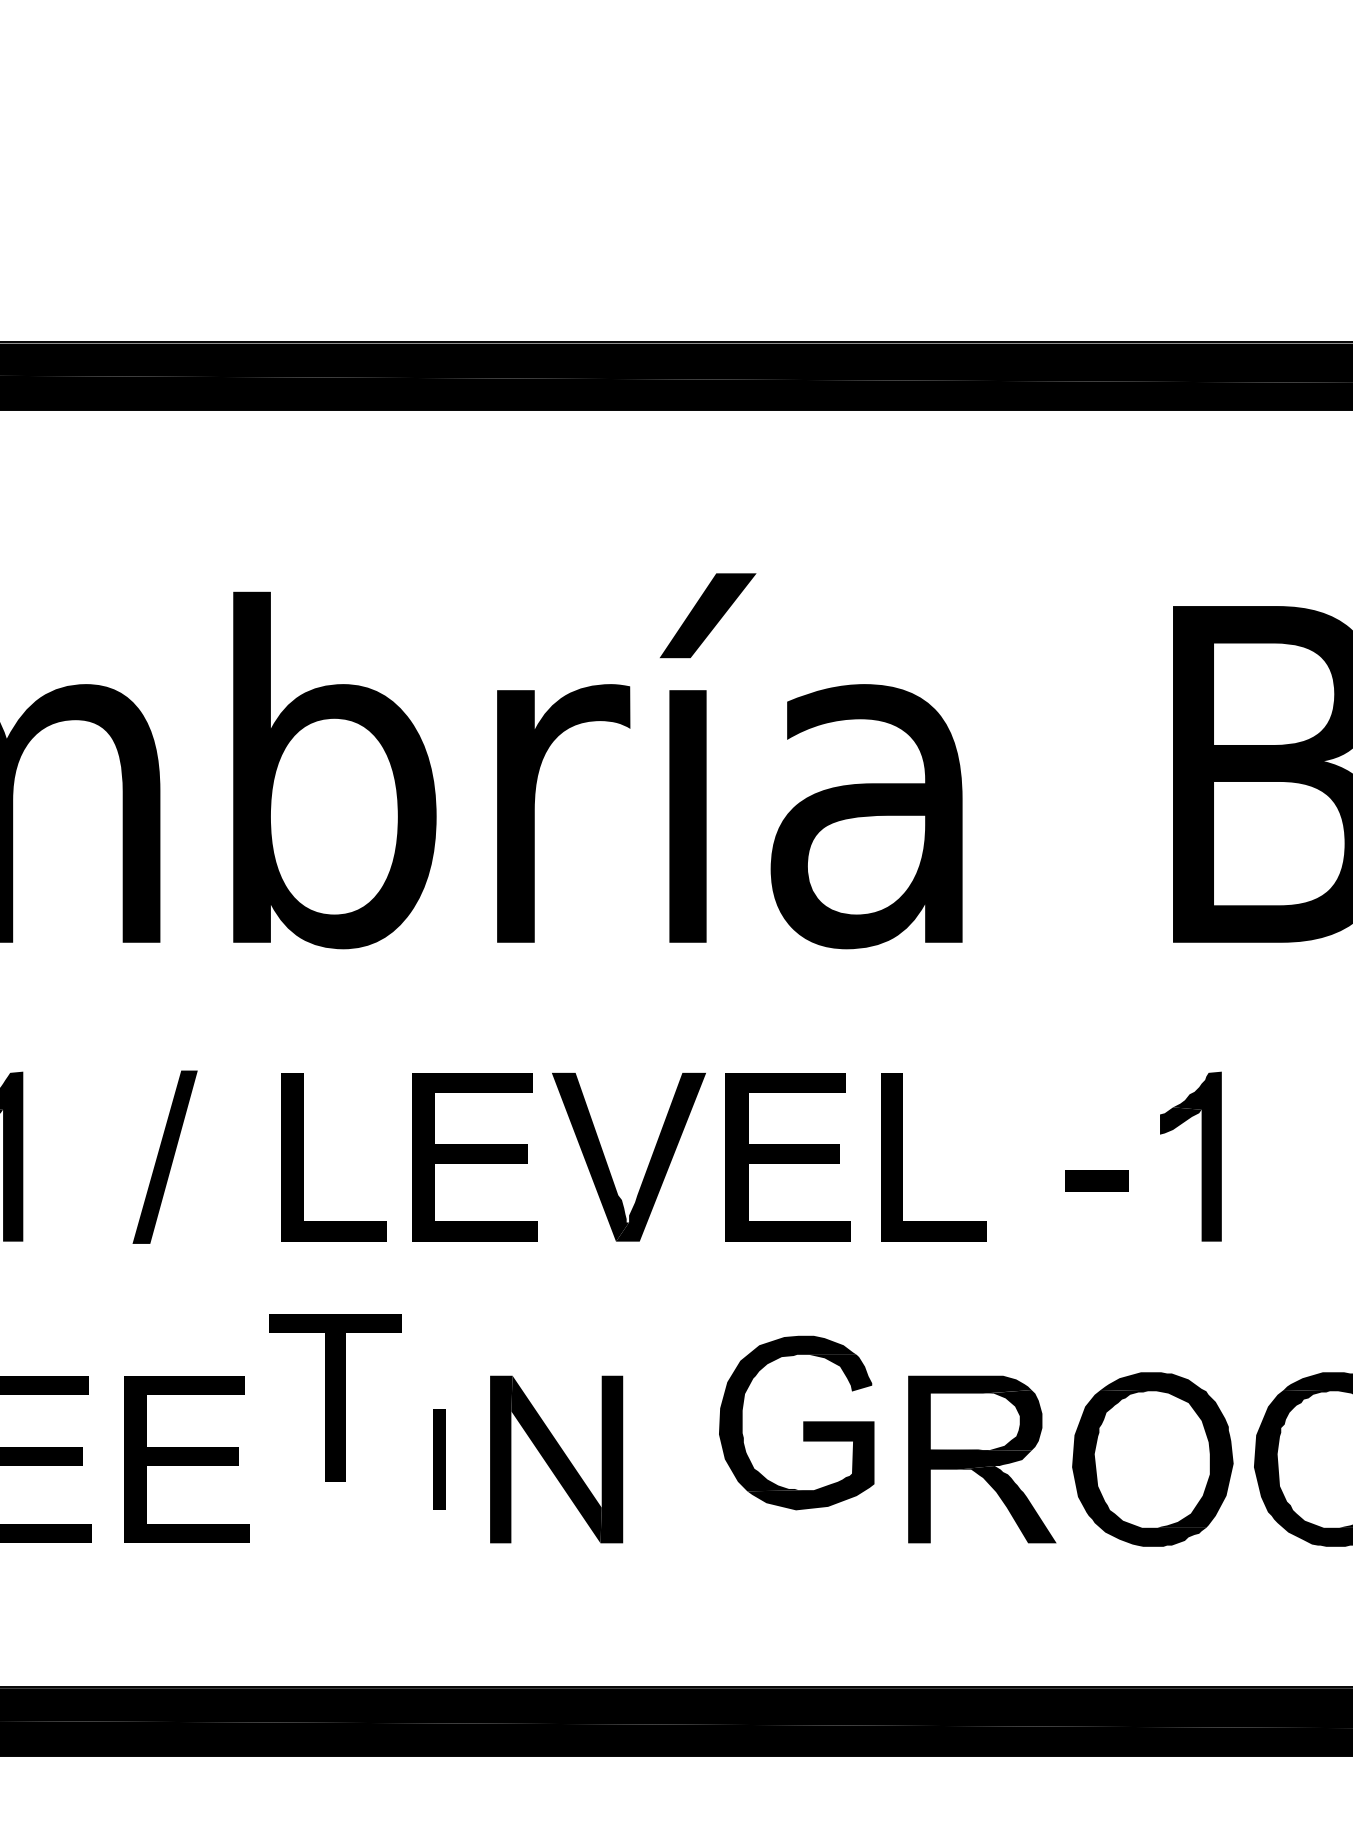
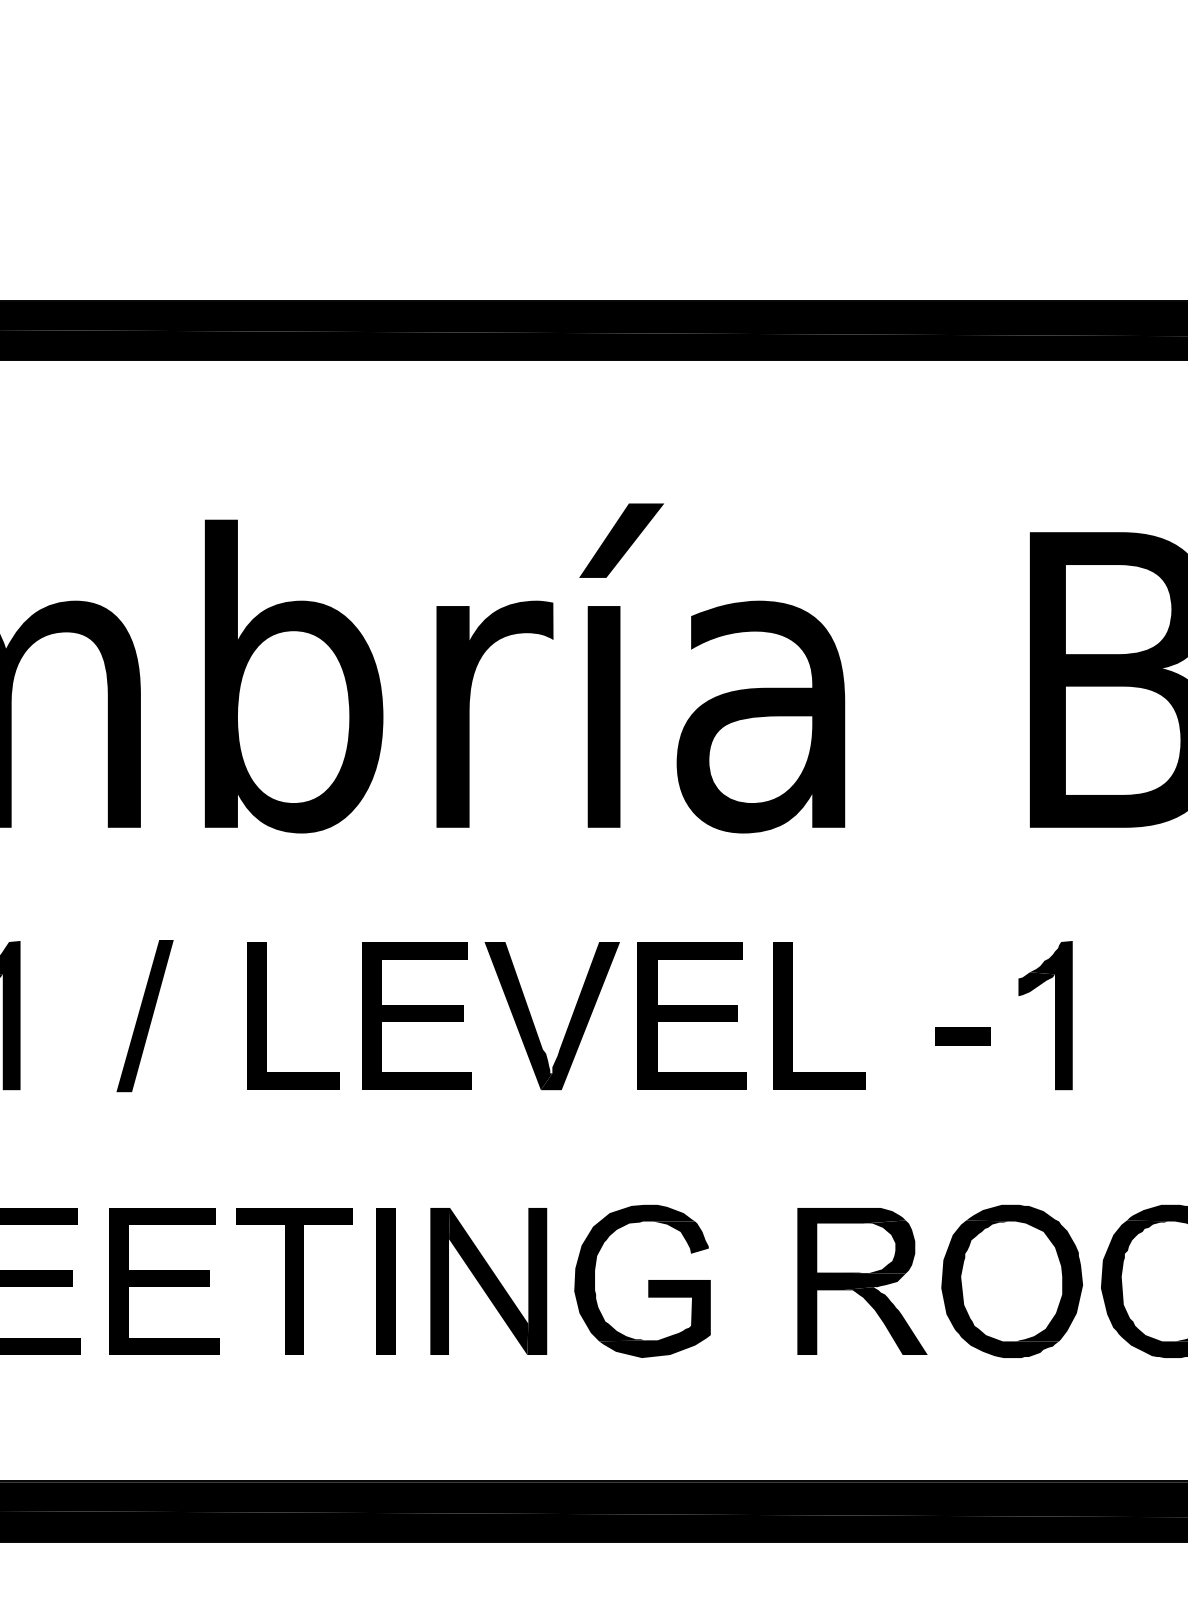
part: (335, 1398) -> (294, 1281), moved
part: (796, 1421) -> (642, 1280), moved
part: (438, 1459) -> (385, 1281), size x1.67

